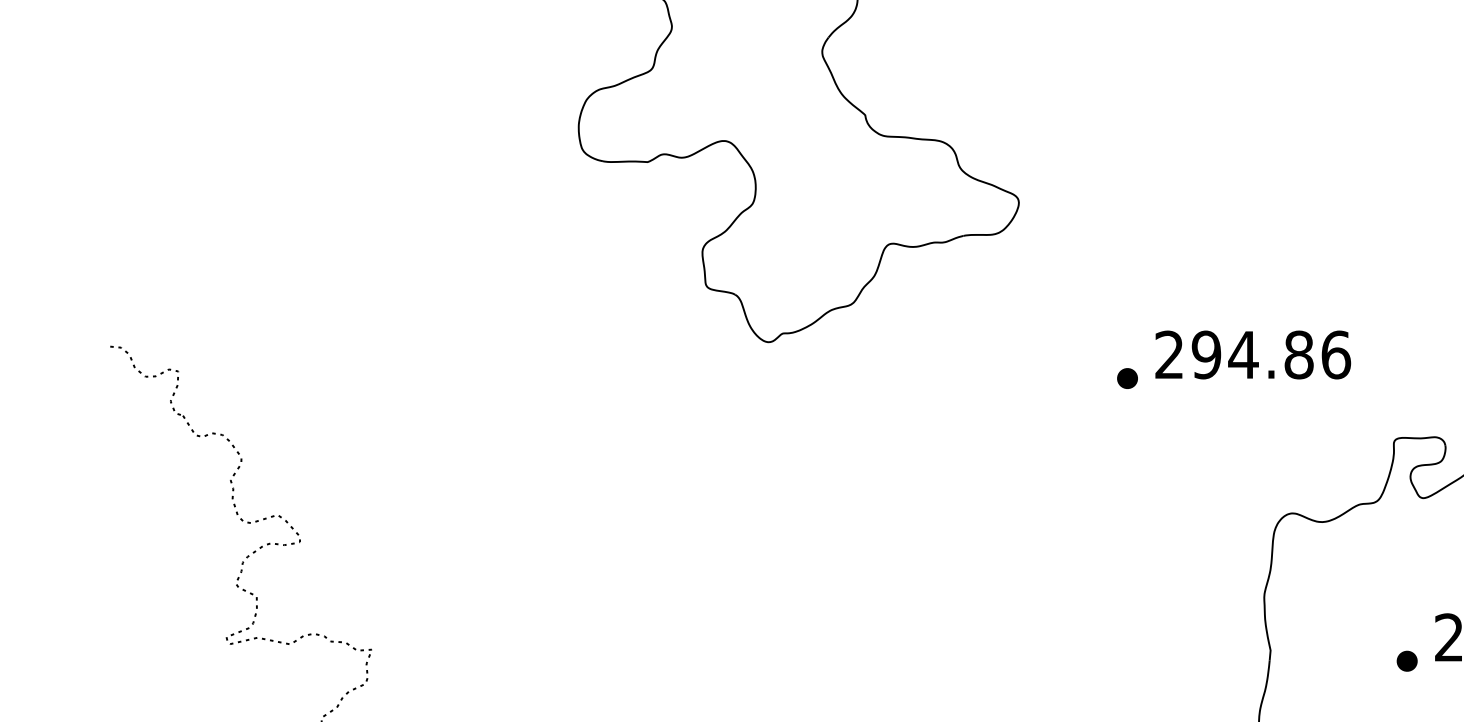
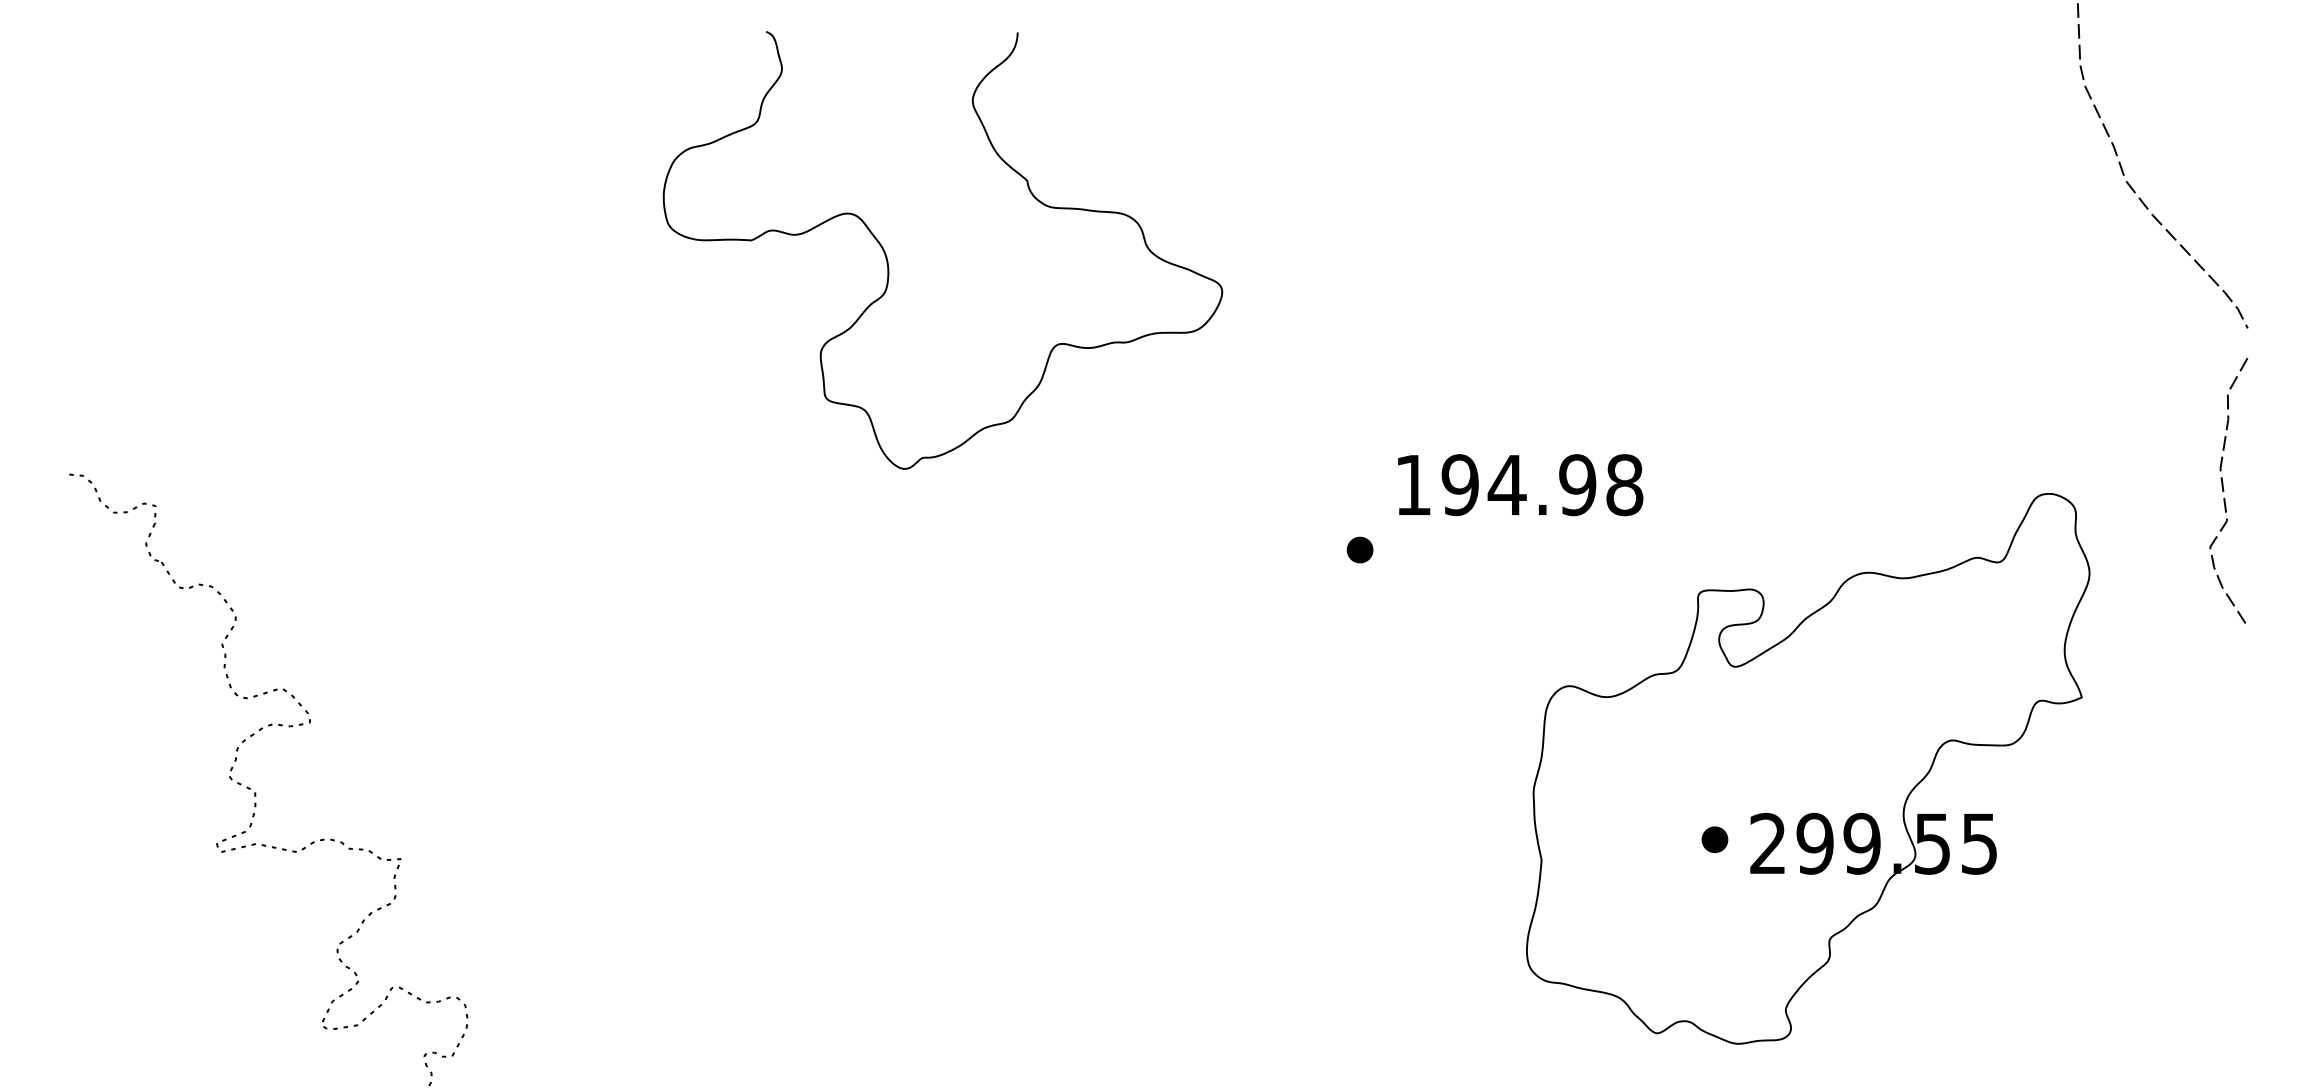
text: (1253, 355) -> (1519, 485), 294.86 -> 194.98
part: (1127, 378) -> (1359, 549), moved
part: (1406, 661) -> (1714, 839), moved

